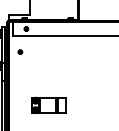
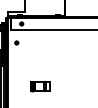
part: (49, 104) -> (40, 86), size x0.7

